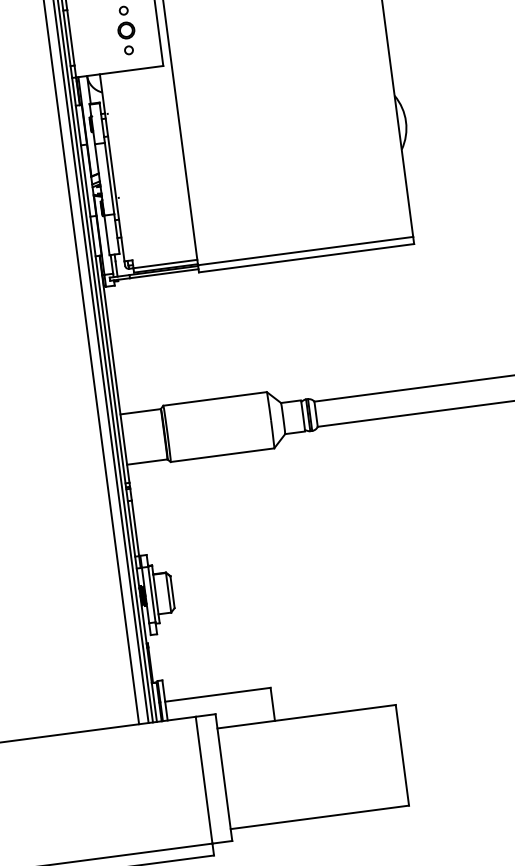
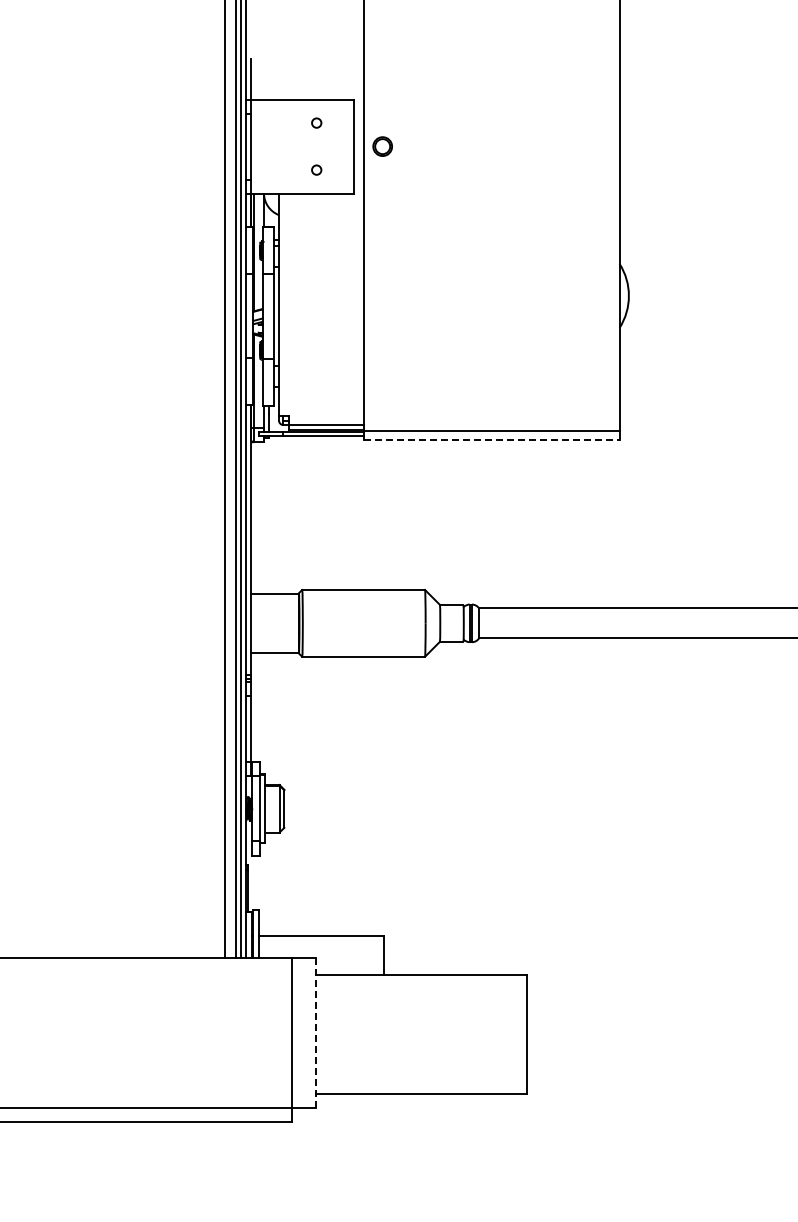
part: (126, 30) -> (382, 146), moved
line: (306, 257) -> (491, 439), solid -> dashed
line: (223, 777) -> (315, 1032), solid -> dashed

